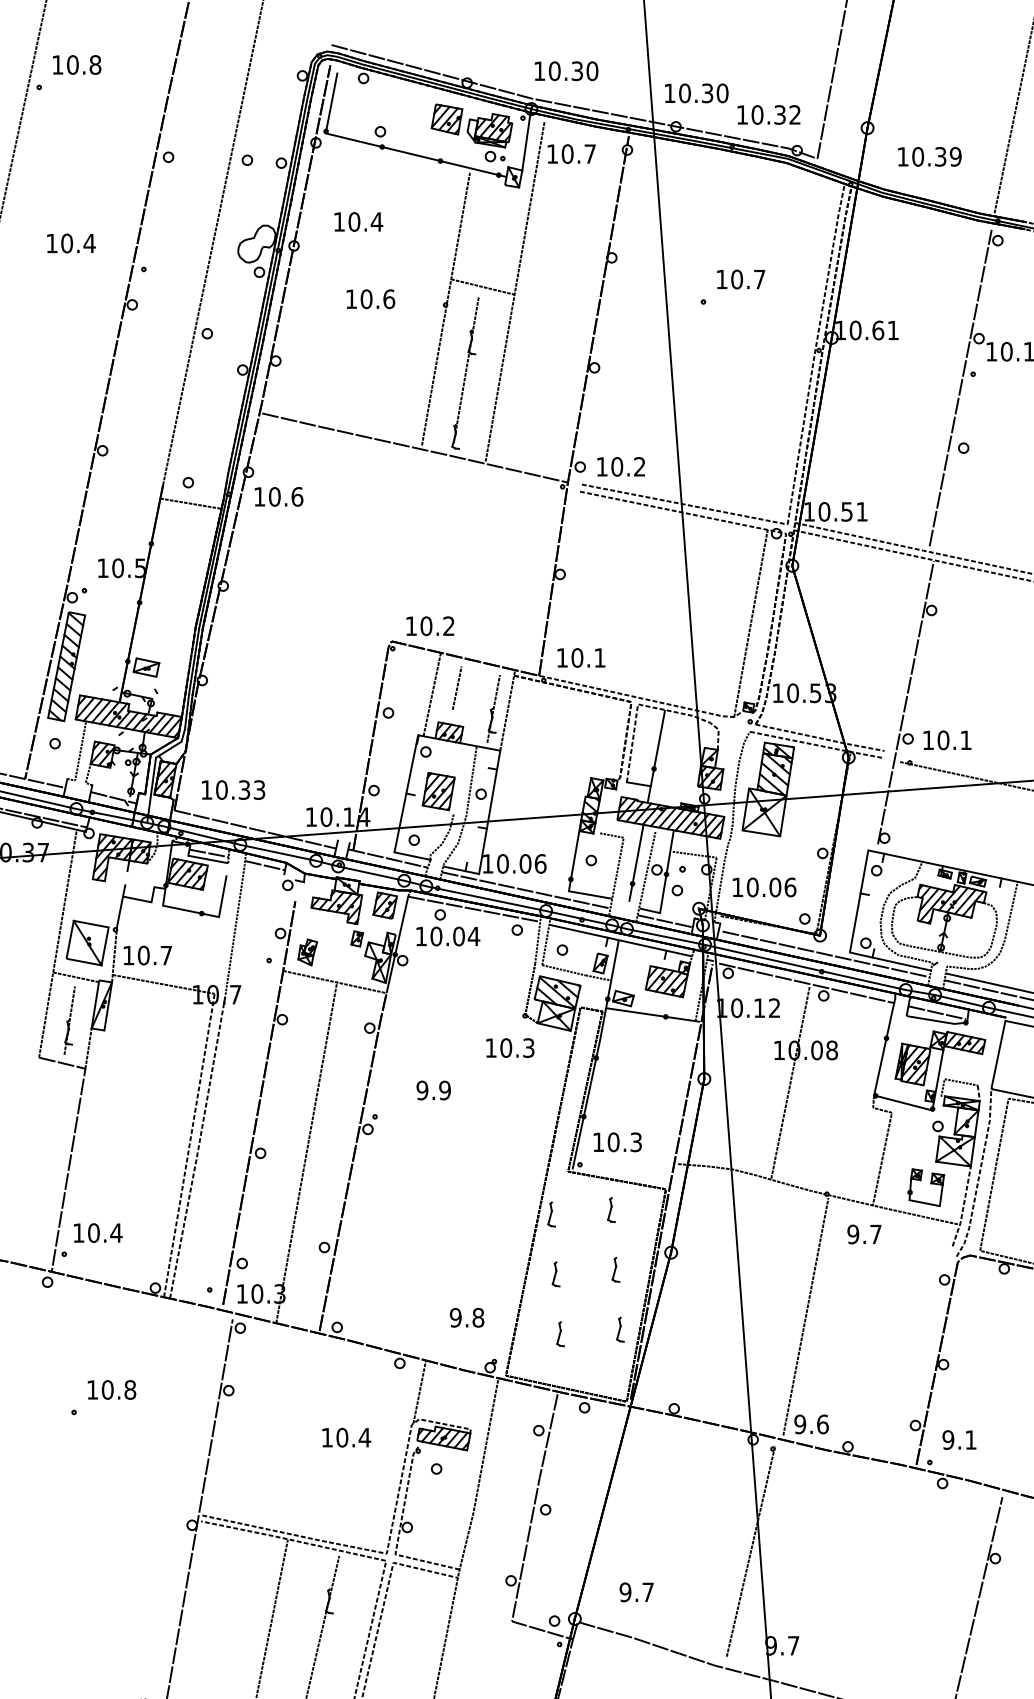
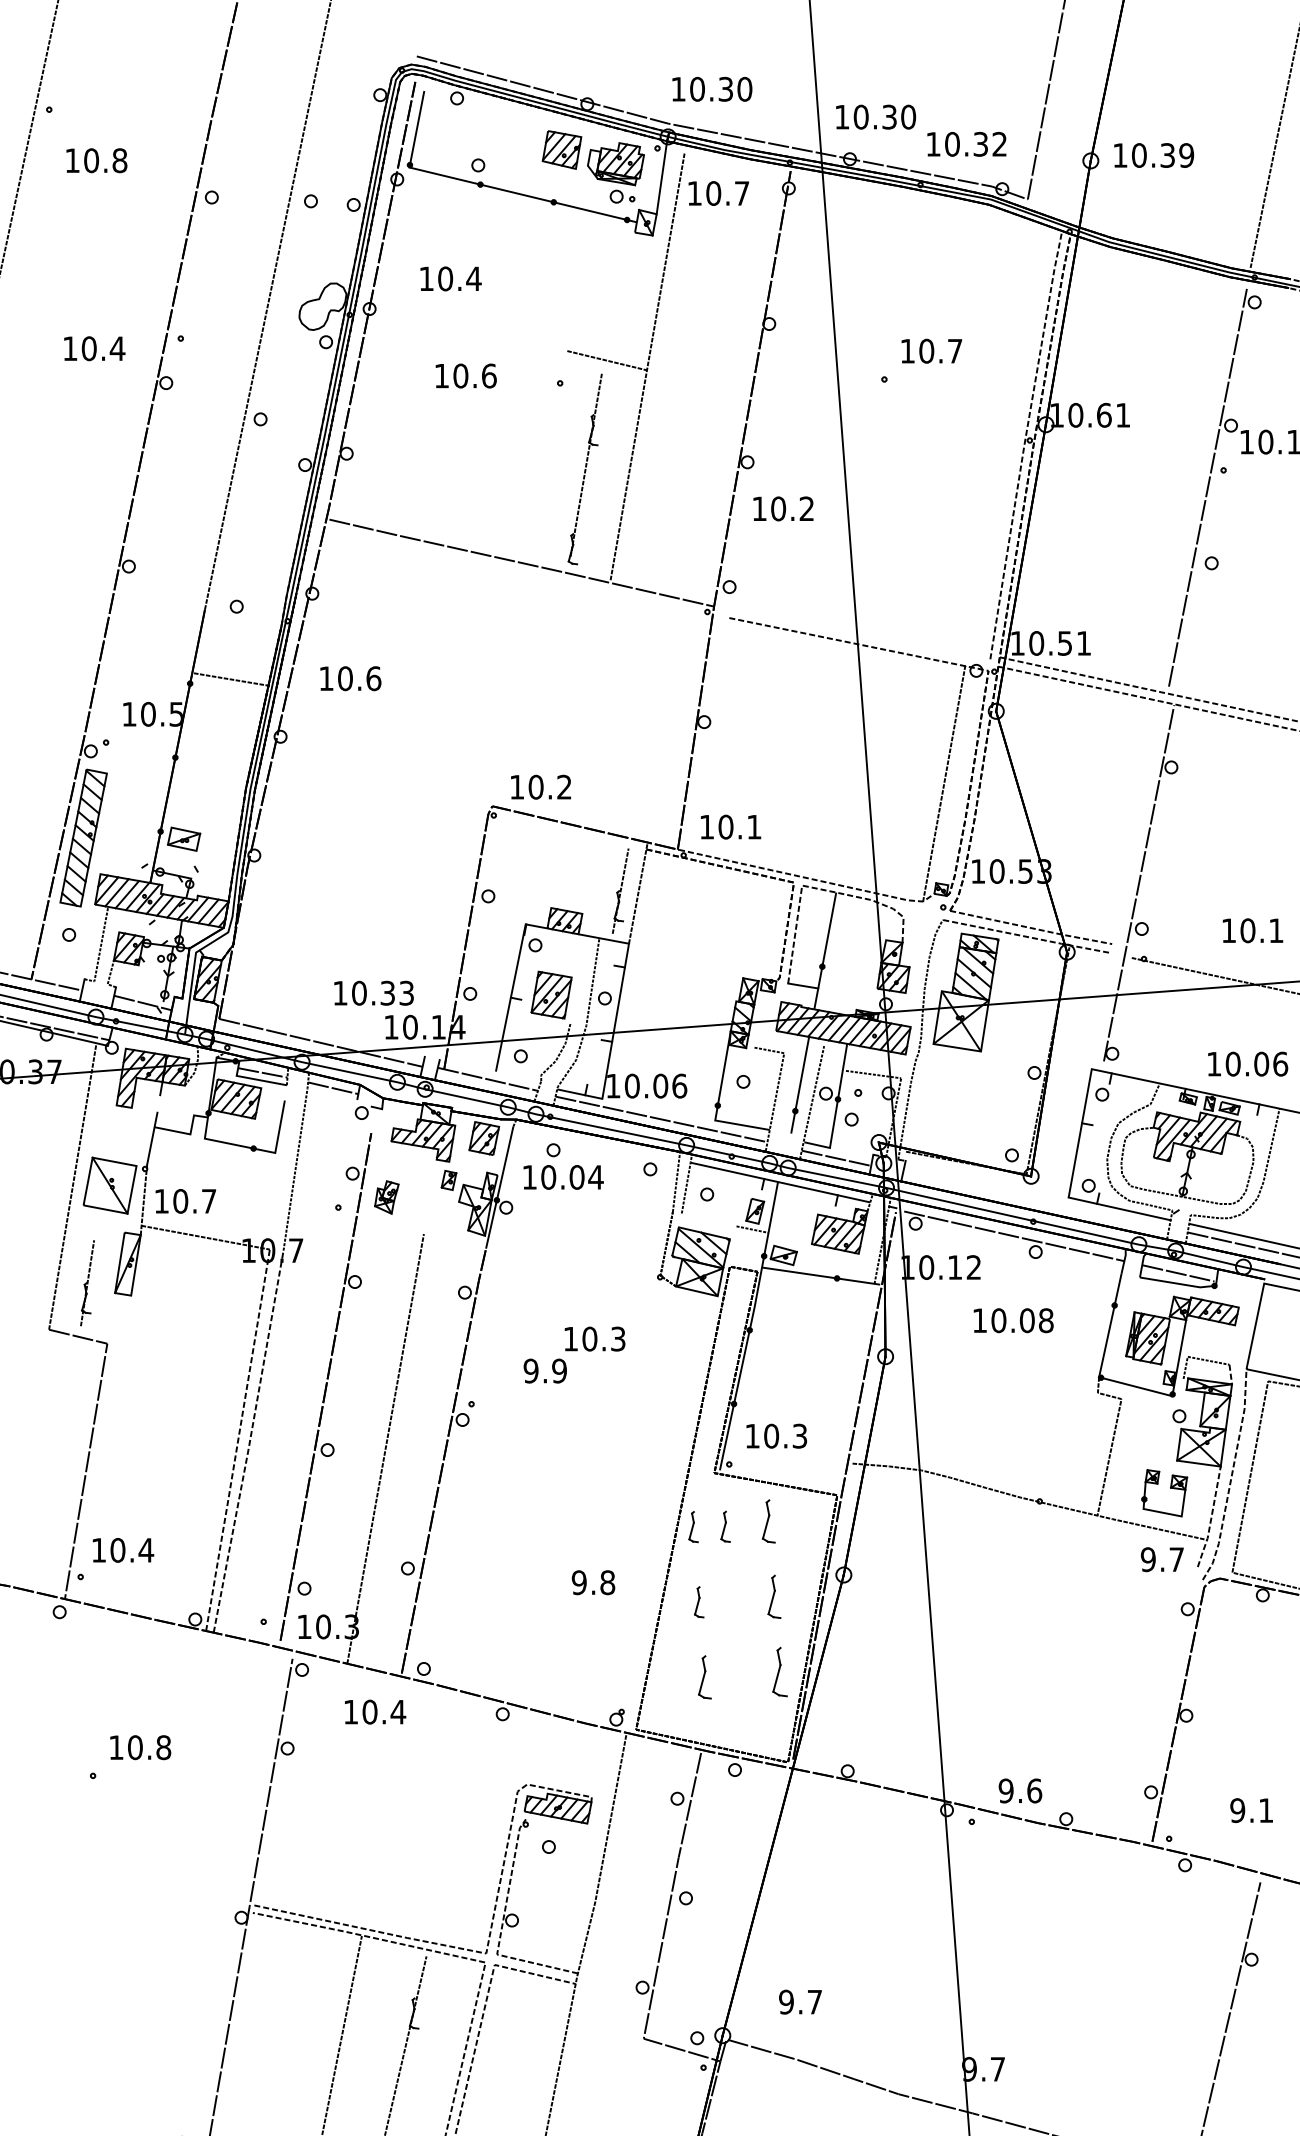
text: (77, 64) -> (97, 160), moved
text: (929, 156) -> (1153, 155), moved
text: (71, 243) -> (94, 348), moved
line: (445, 308) -> (560, 387), removed
text: (620, 466) -> (782, 508), moved
text: (278, 496) -> (350, 678), moved
line: (190, 503) -> (231, 679), moved
line: (684, 504) -> (860, 634), removed
line: (456, 687) -> (573, 864), removed
line: (431, 694) -> (542, 873), removed
text: (947, 740) -> (1252, 930), moved
text: (233, 789) -> (373, 992), moved
line: (412, 855) -> (518, 1075), removed
text: (764, 887) -> (1247, 1064), moved
line: (474, 908) -> (596, 1142), removed
line: (825, 954) -> (1037, 1200), removed
line: (563, 970) -> (708, 1220), removed
line: (75, 977) -> (94, 1228), removed
line: (334, 981) -> (420, 1233), removed
text: (510, 1047) -> (595, 1338), moved
line: (88, 1048) -> (111, 1318), removed
line: (790, 1082) -> (993, 1360), removed
part: (611, 1209) -> (768, 1520), size x1.4
part: (576, 1214) -> (724, 1526), added
text: (864, 1234) -> (1162, 1559), moved
part: (615, 1269) -> (773, 1596), size x1.4
line: (805, 1316) -> (1012, 1655), removed
text: (466, 1317) -> (592, 1582), moved
part: (620, 1329) -> (780, 1671), size x1.6
part: (560, 1334) -> (704, 1677), size x1.4
line: (419, 1391) -> (527, 1749), removed
text: (346, 1437) -> (375, 1711), moved
text: (959, 1439) -> (1251, 1809), moved
line: (750, 1550) -> (943, 1949), removed

